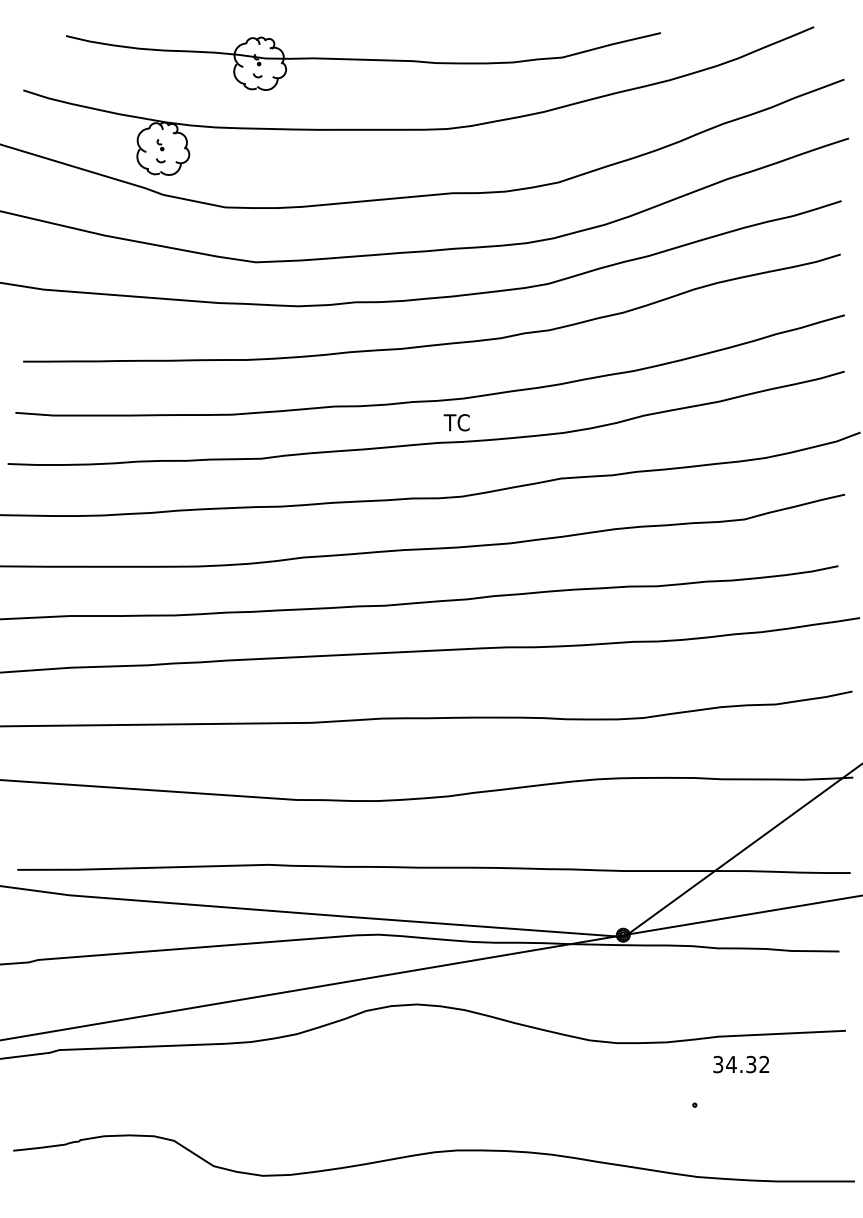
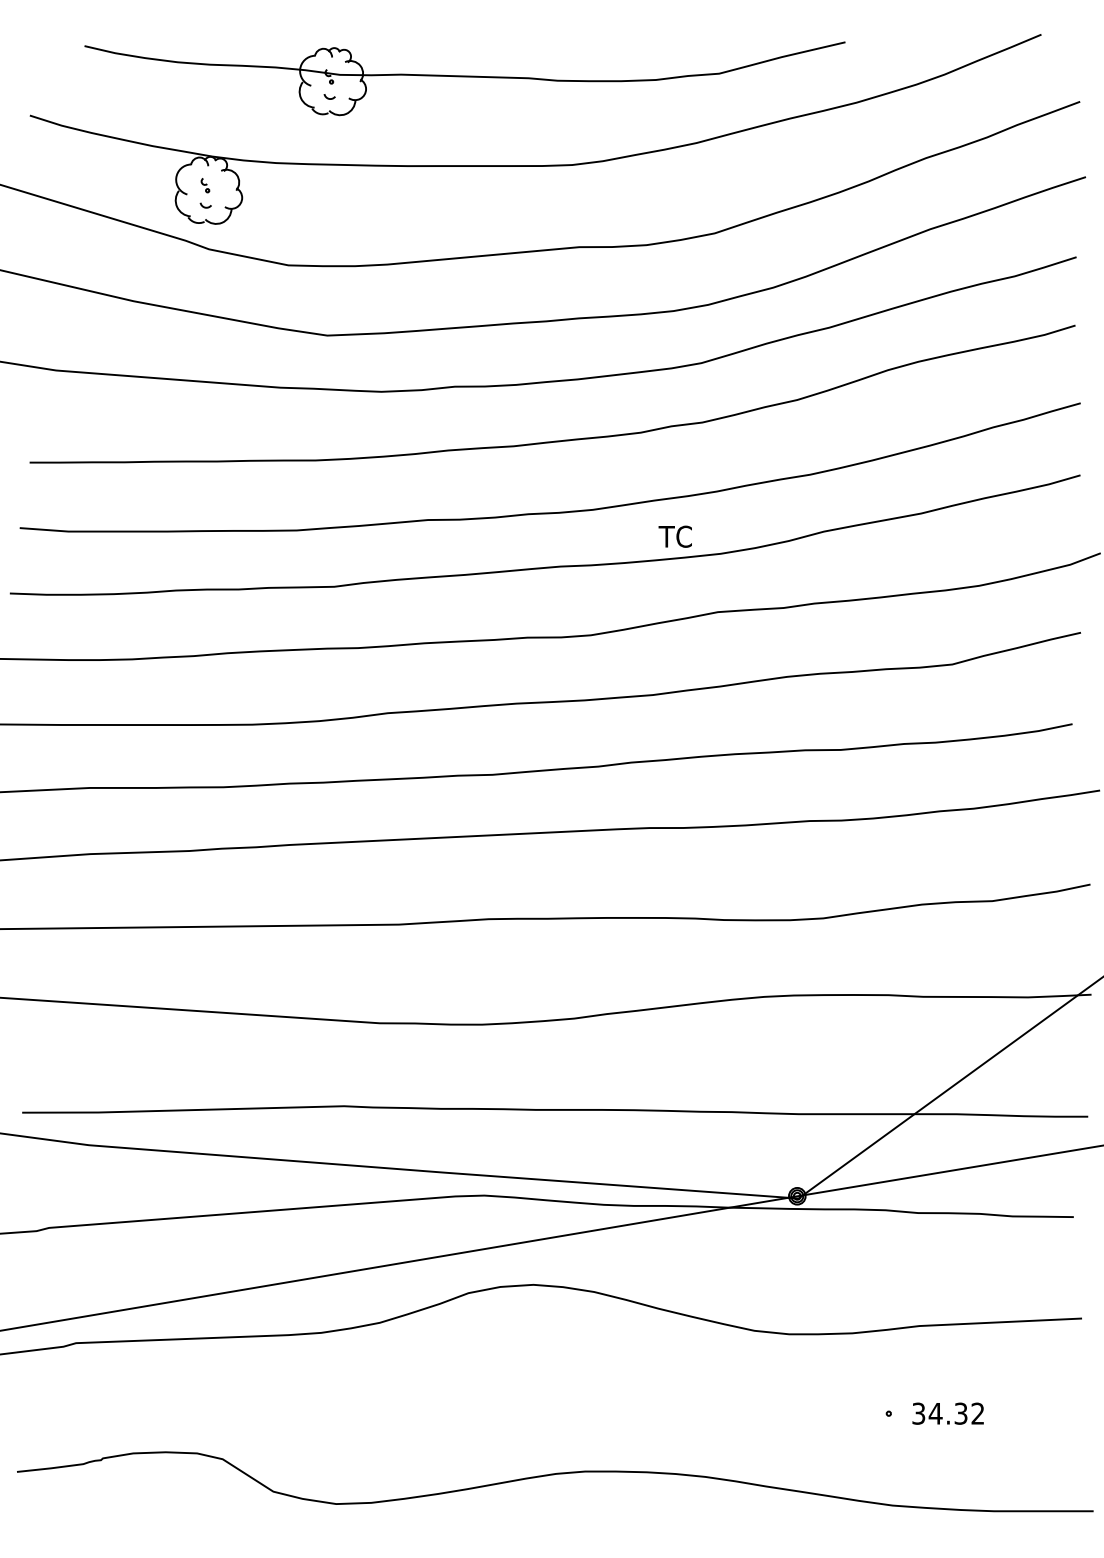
text: (456, 422) -> (674, 536), moved
text: (740, 1064) -> (947, 1413), moved

